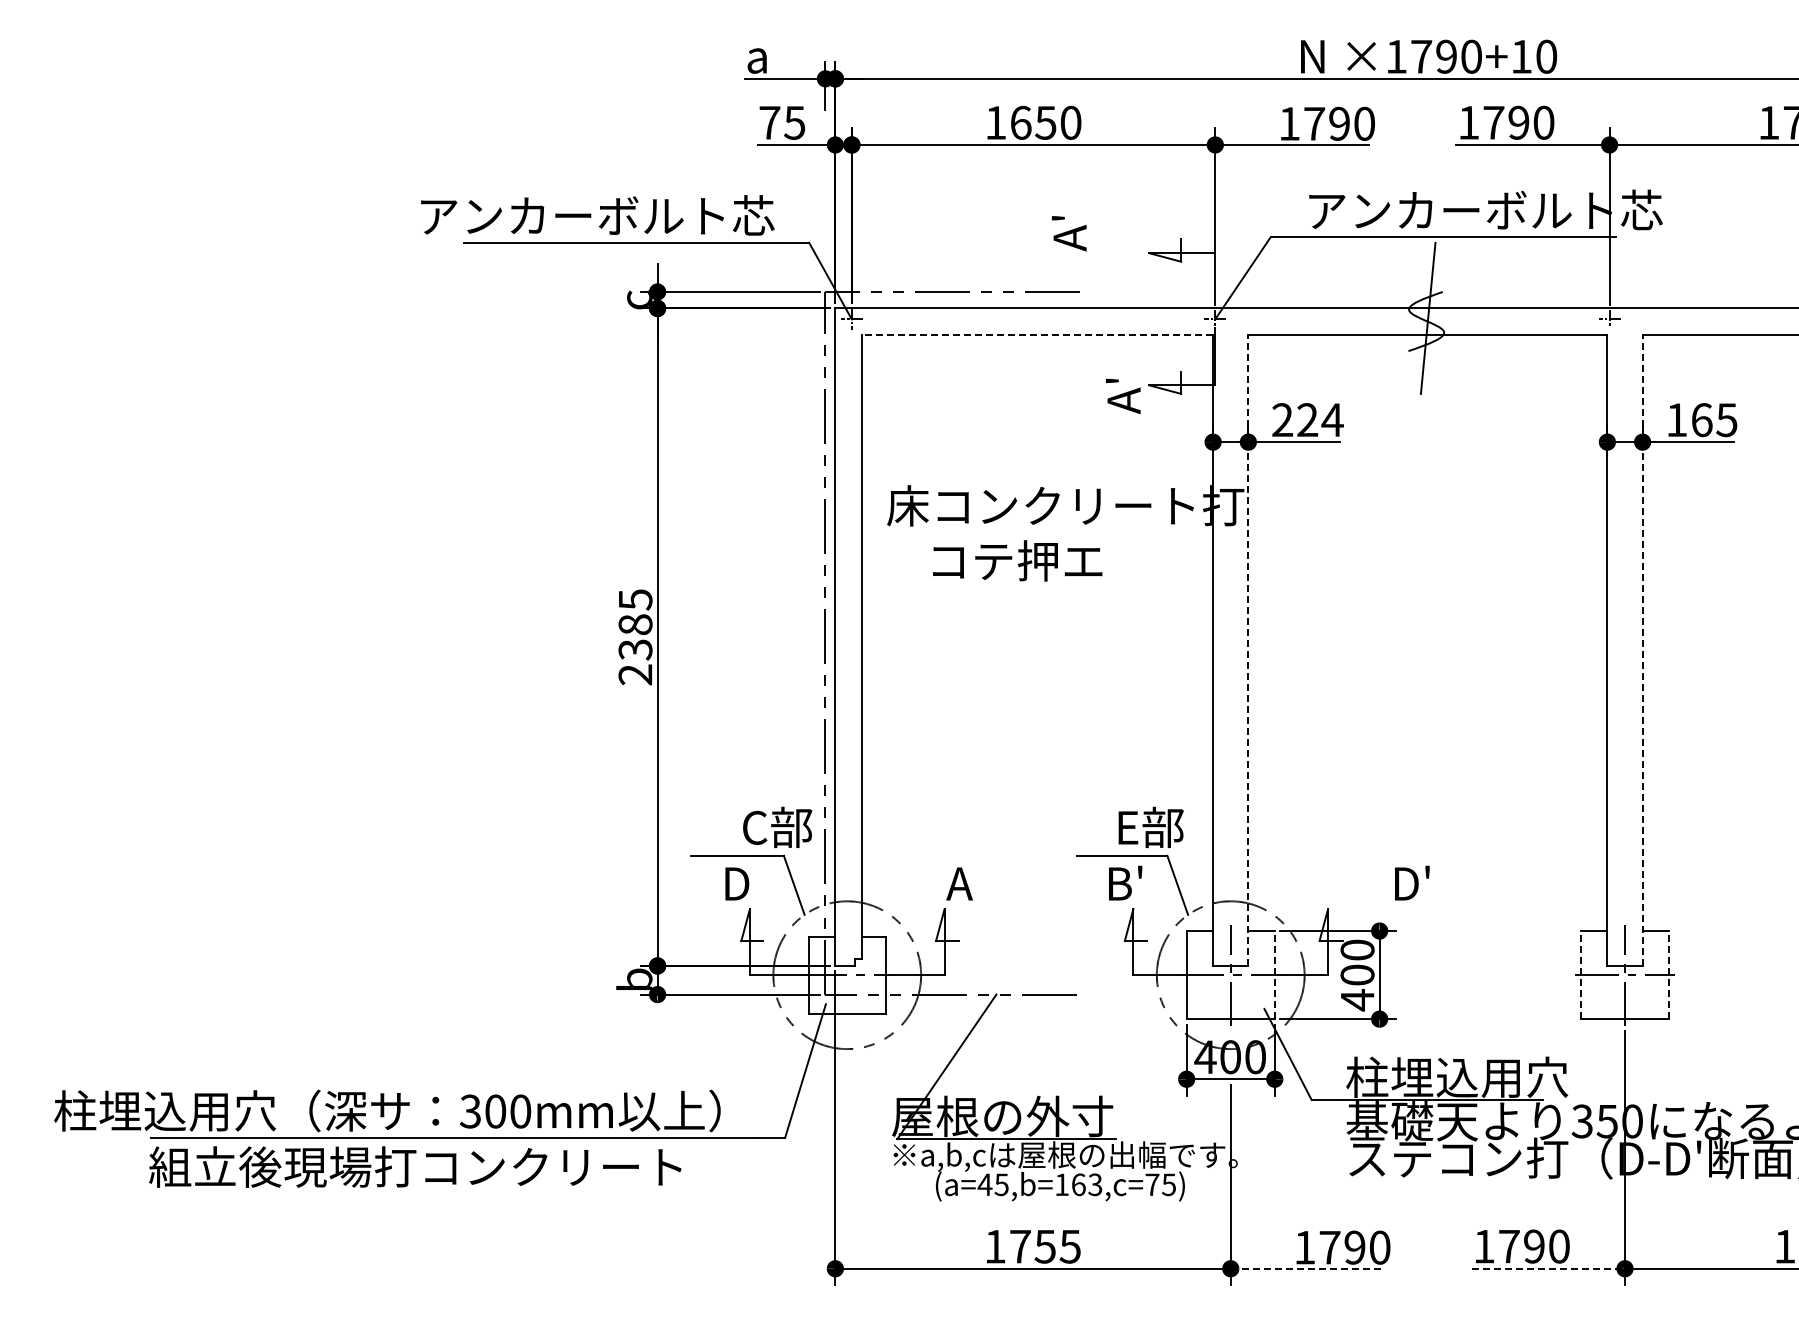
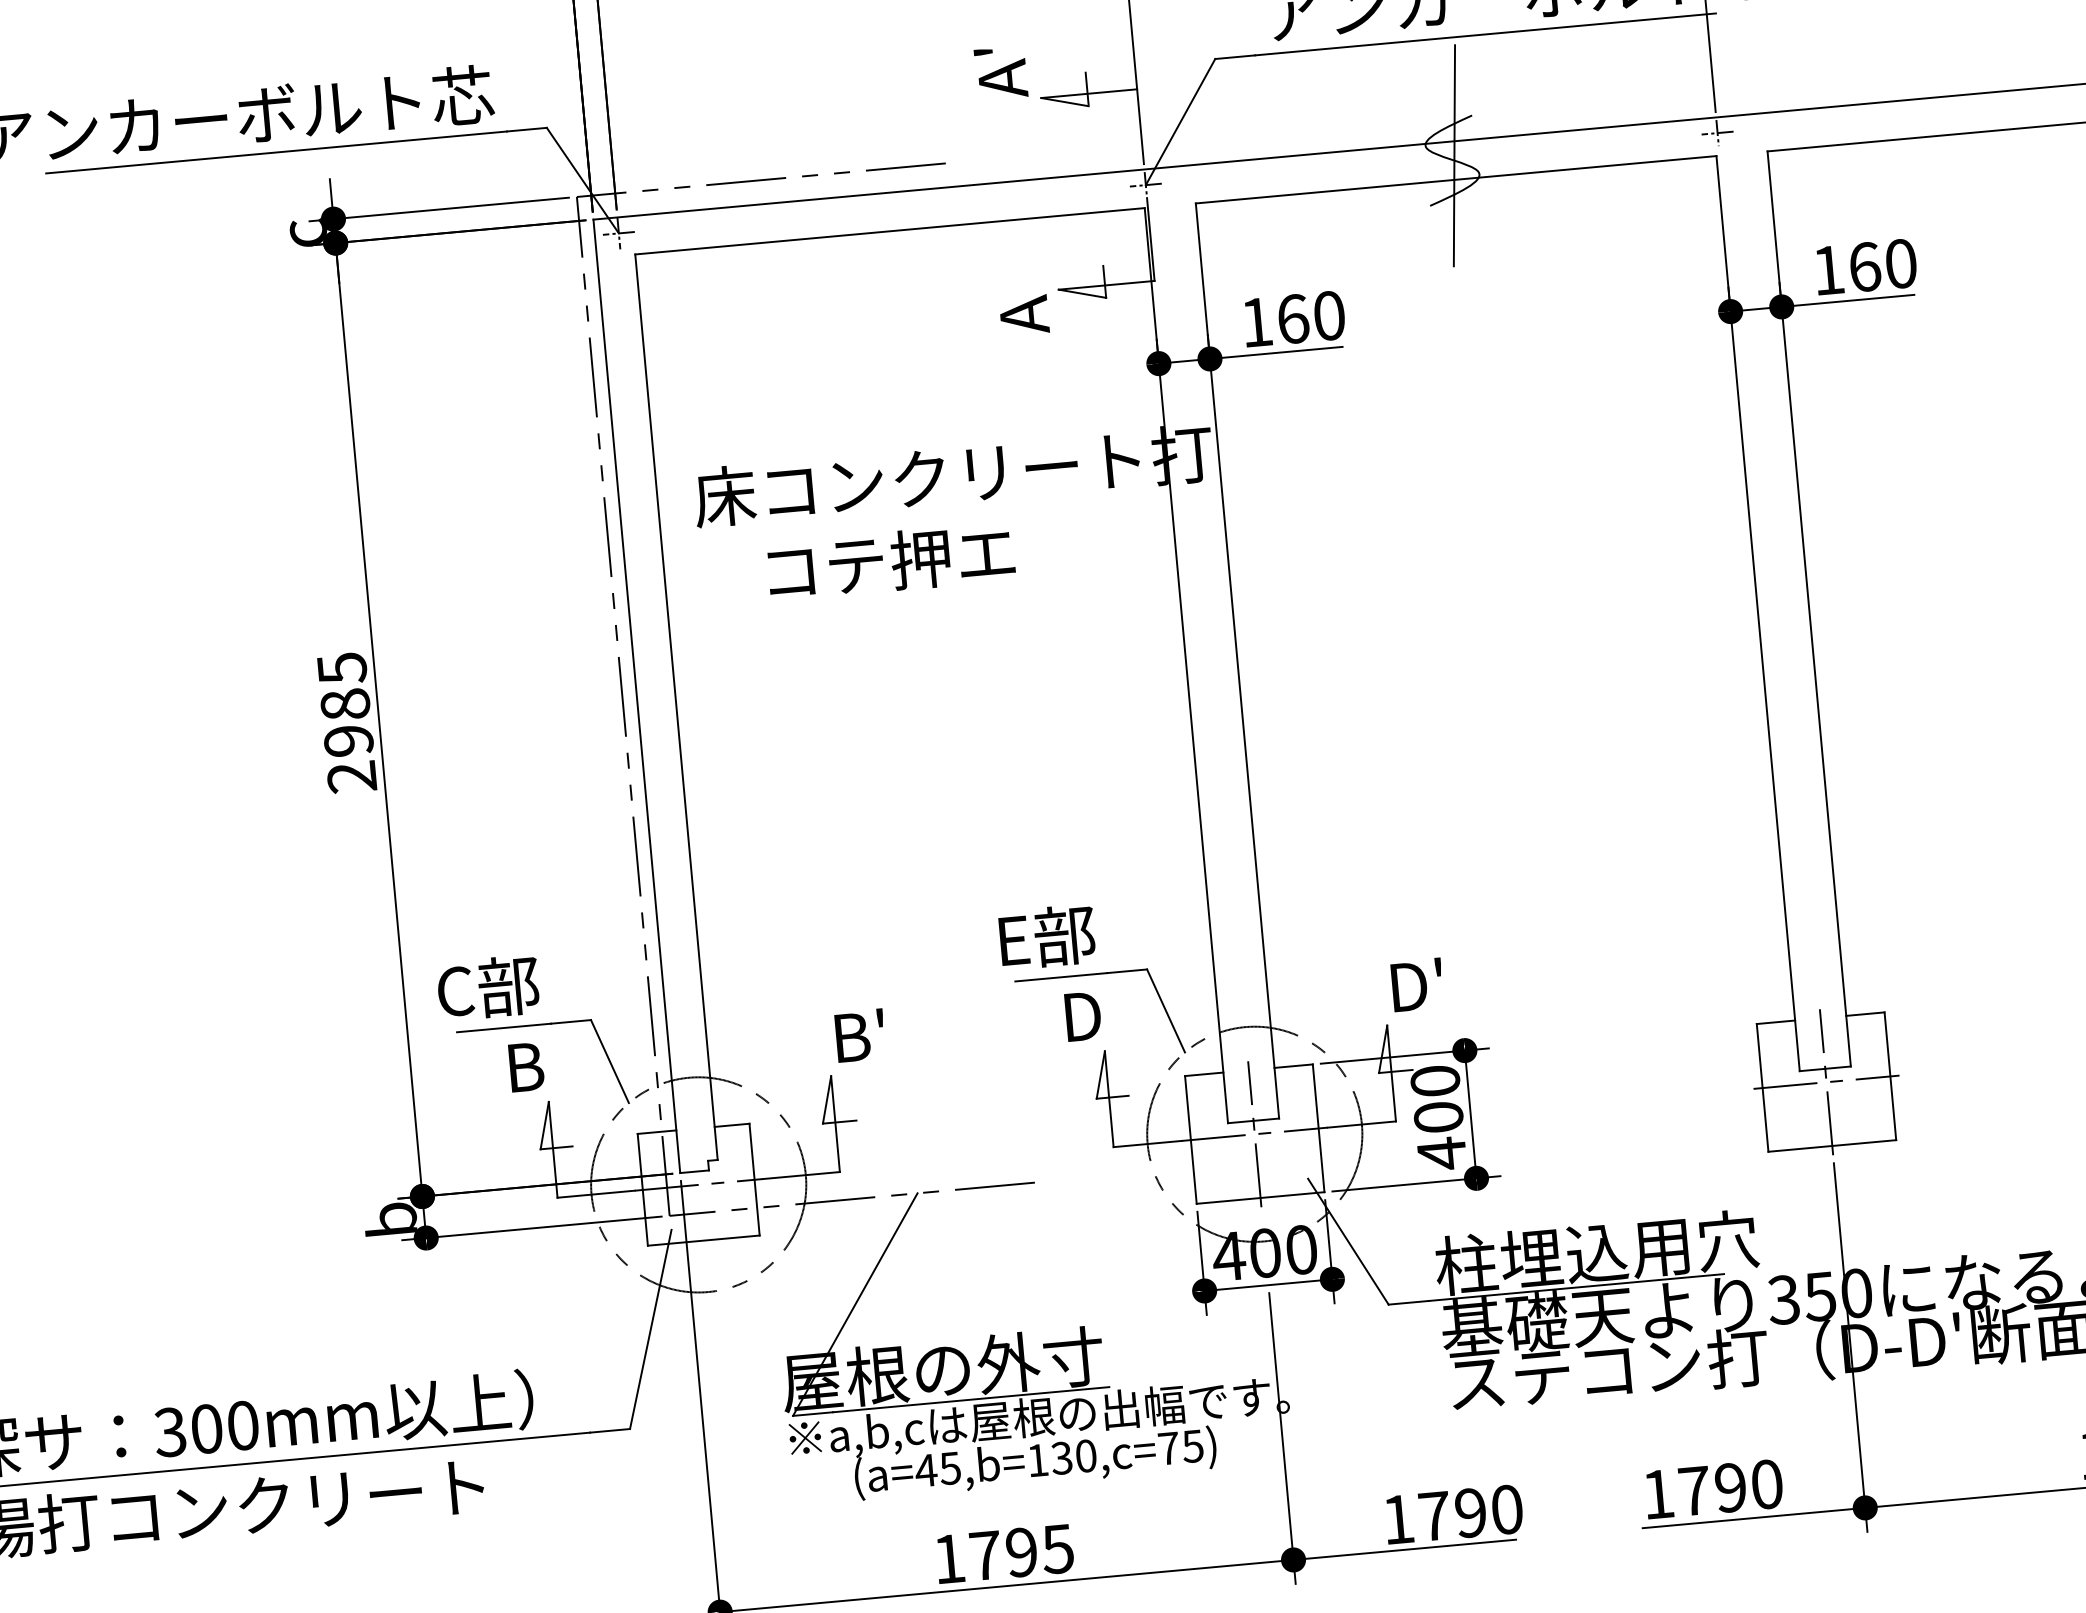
text: (1069, 233) -> (1001, 72), moved
line: (1037, 334) -> (890, 230), dashed -> solid
text: (1112, 380) -> (1004, 287), A' -> A
text: (1307, 420) -> (1292, 319), 224 -> 160
text: (1726, 420) -> (1900, 264), 165 -> 160
text: (635, 649) -> (348, 740), 2385 -> 2985
line: (1248, 650) -> (1237, 661), dashed -> solid
line: (1642, 650) -> (1809, 609), dashed -> solid
text: (777, 826) -> (487, 986), moved
text: (1150, 826) -> (1046, 935), moved
text: (964, 882) -> (856, 1034), A -> B'
text: (1127, 882) -> (1092, 1013), B' -> D
text: (1412, 882) -> (1417, 983), moved
text: (739, 883) -> (530, 1066), D -> B
line: (1274, 974) -> (1318, 1127), dashed -> solid
line: (1580, 974) -> (1761, 1087), dashed -> solid
line: (1669, 974) -> (1890, 1075), dashed -> solid
text: (1086, 1184) -> (1073, 1456), (a=45,b=163,c=75) -> (a=45,b=130,c=75)
text: (1044, 1246) -> (1020, 1552), 1755 -> 1795
line: (1307, 1268) -> (1404, 1549), dashed -> solid
line: (1548, 1268) -> (1754, 1517), dashed -> solid

